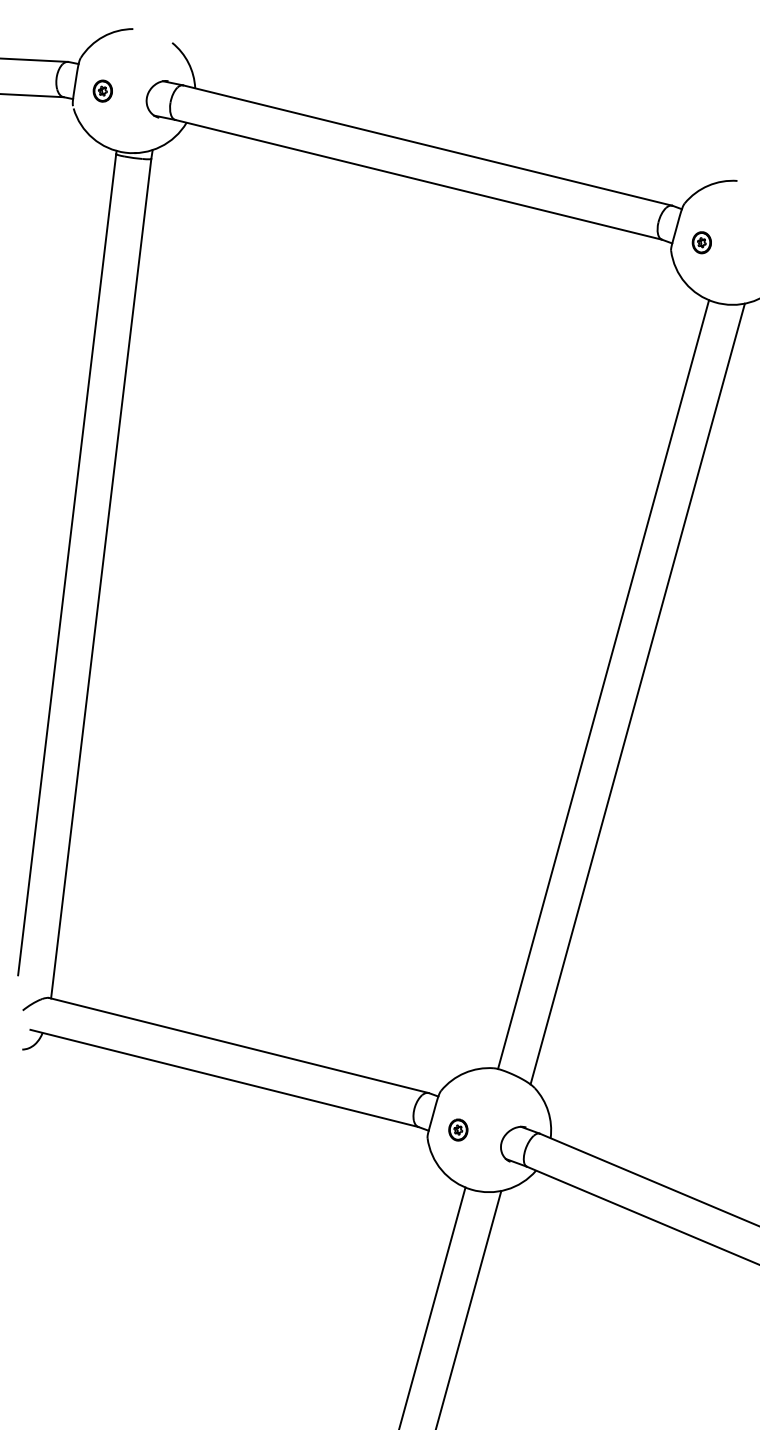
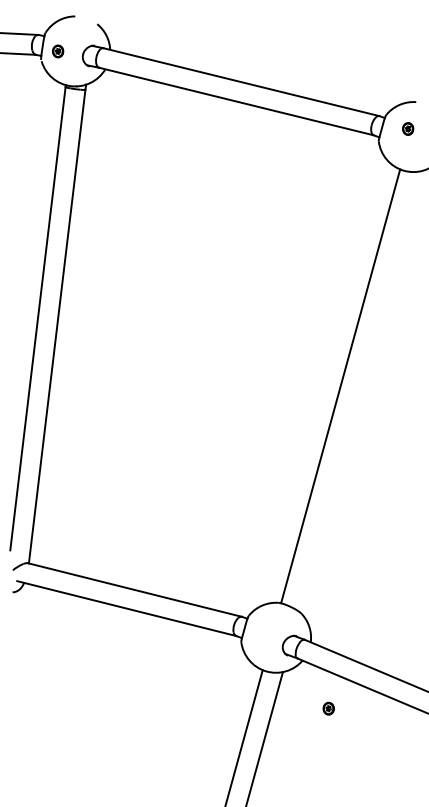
part: (702, 241) -> (408, 128), moved
line: (636, 693) -> (359, 391), removed
part: (457, 1129) -> (328, 708), moved

